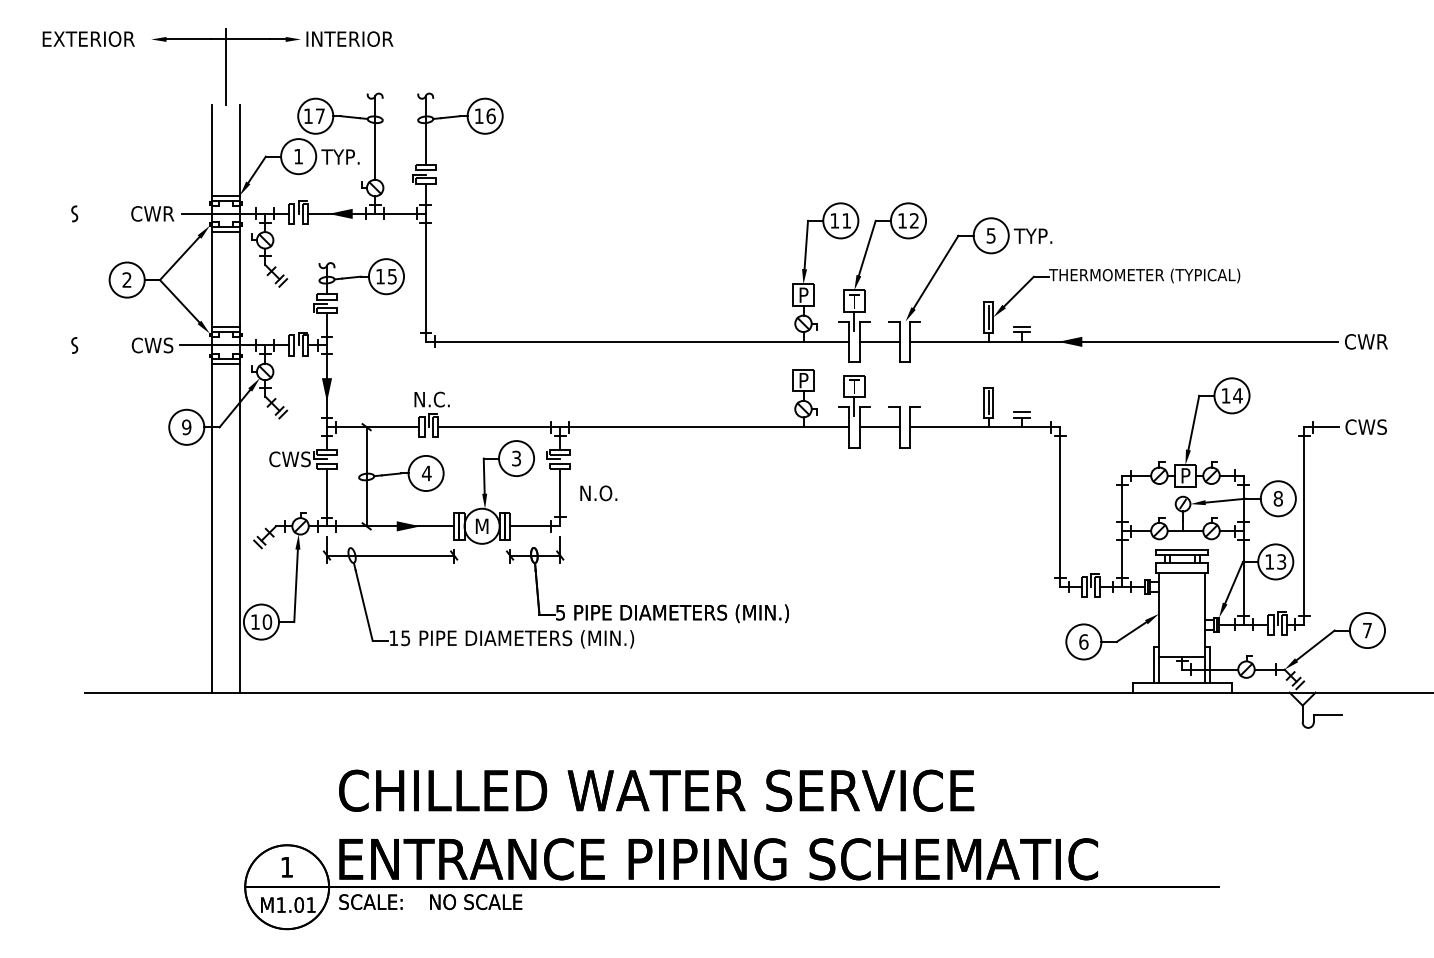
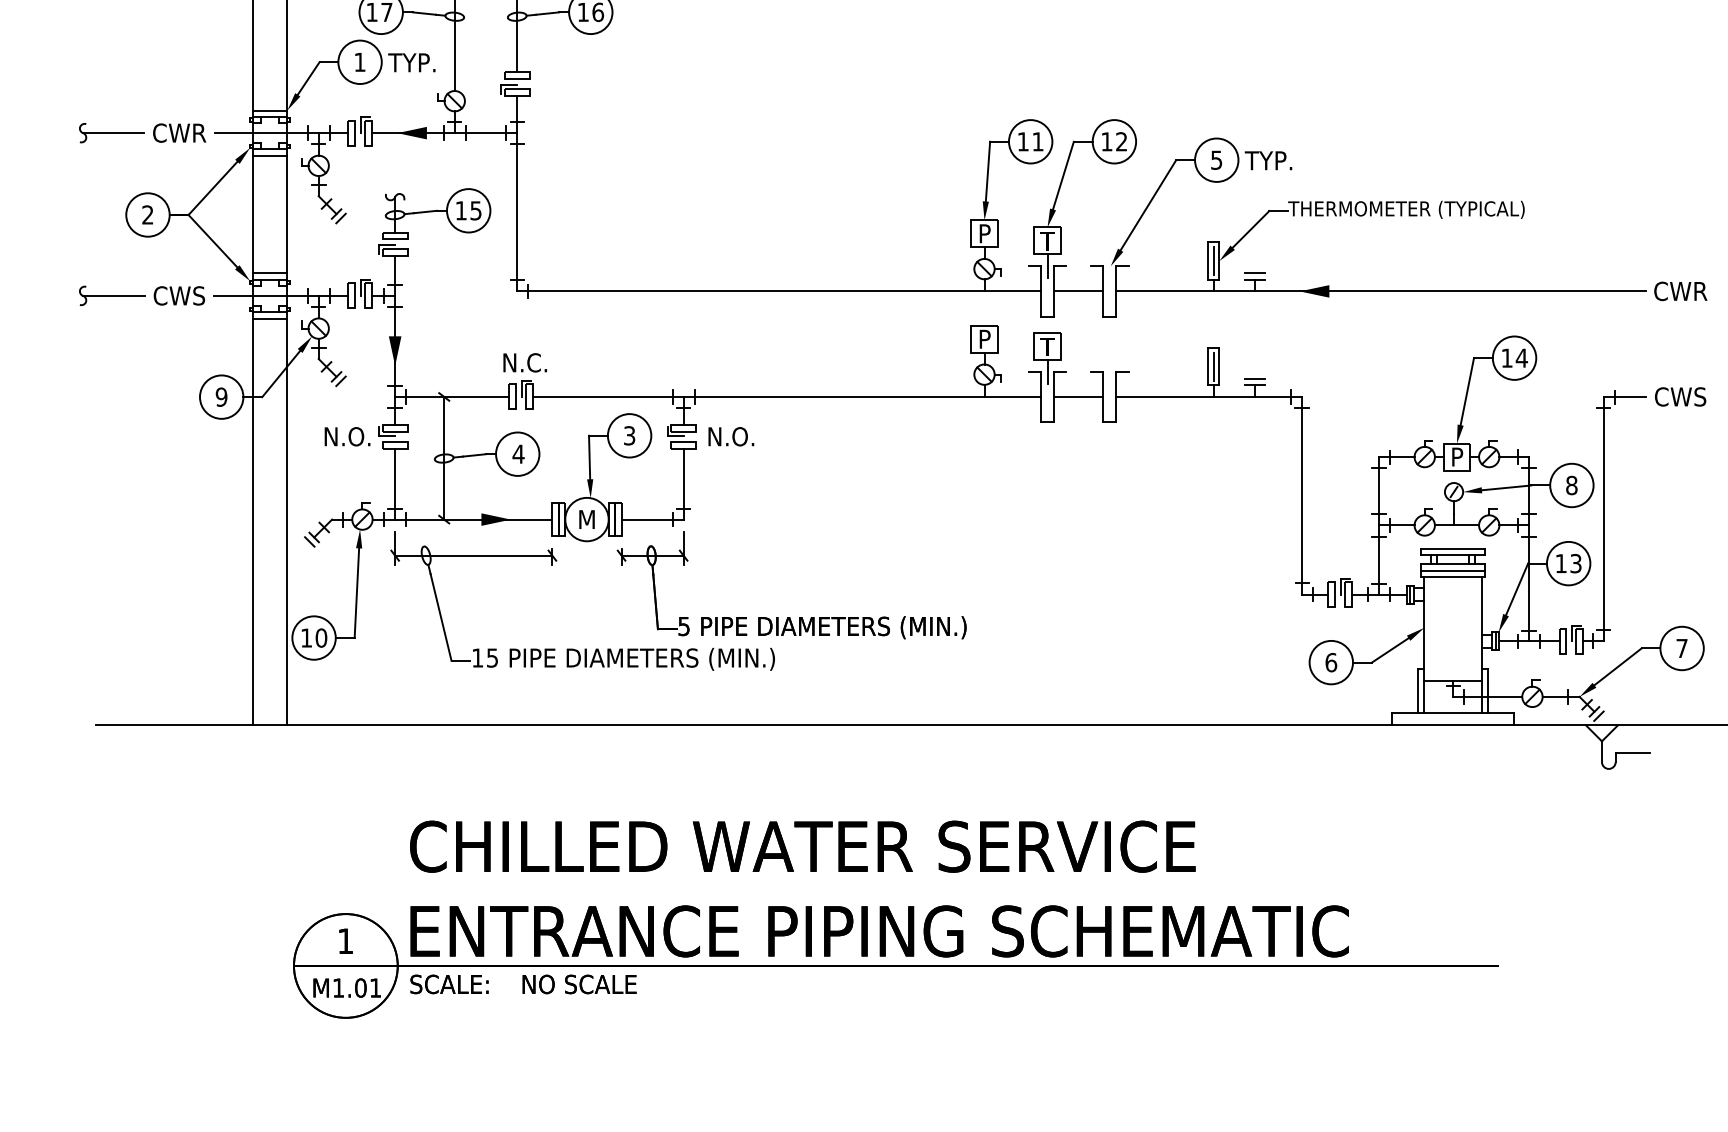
line: (99, 213) -> (113, 132), added
line: (99, 345) -> (113, 295), added
text: (289, 459) -> (348, 436), CWS -> N.O.
text: (598, 493) -> (730, 436), moved
line: (1182, 567) -> (1453, 570), added

